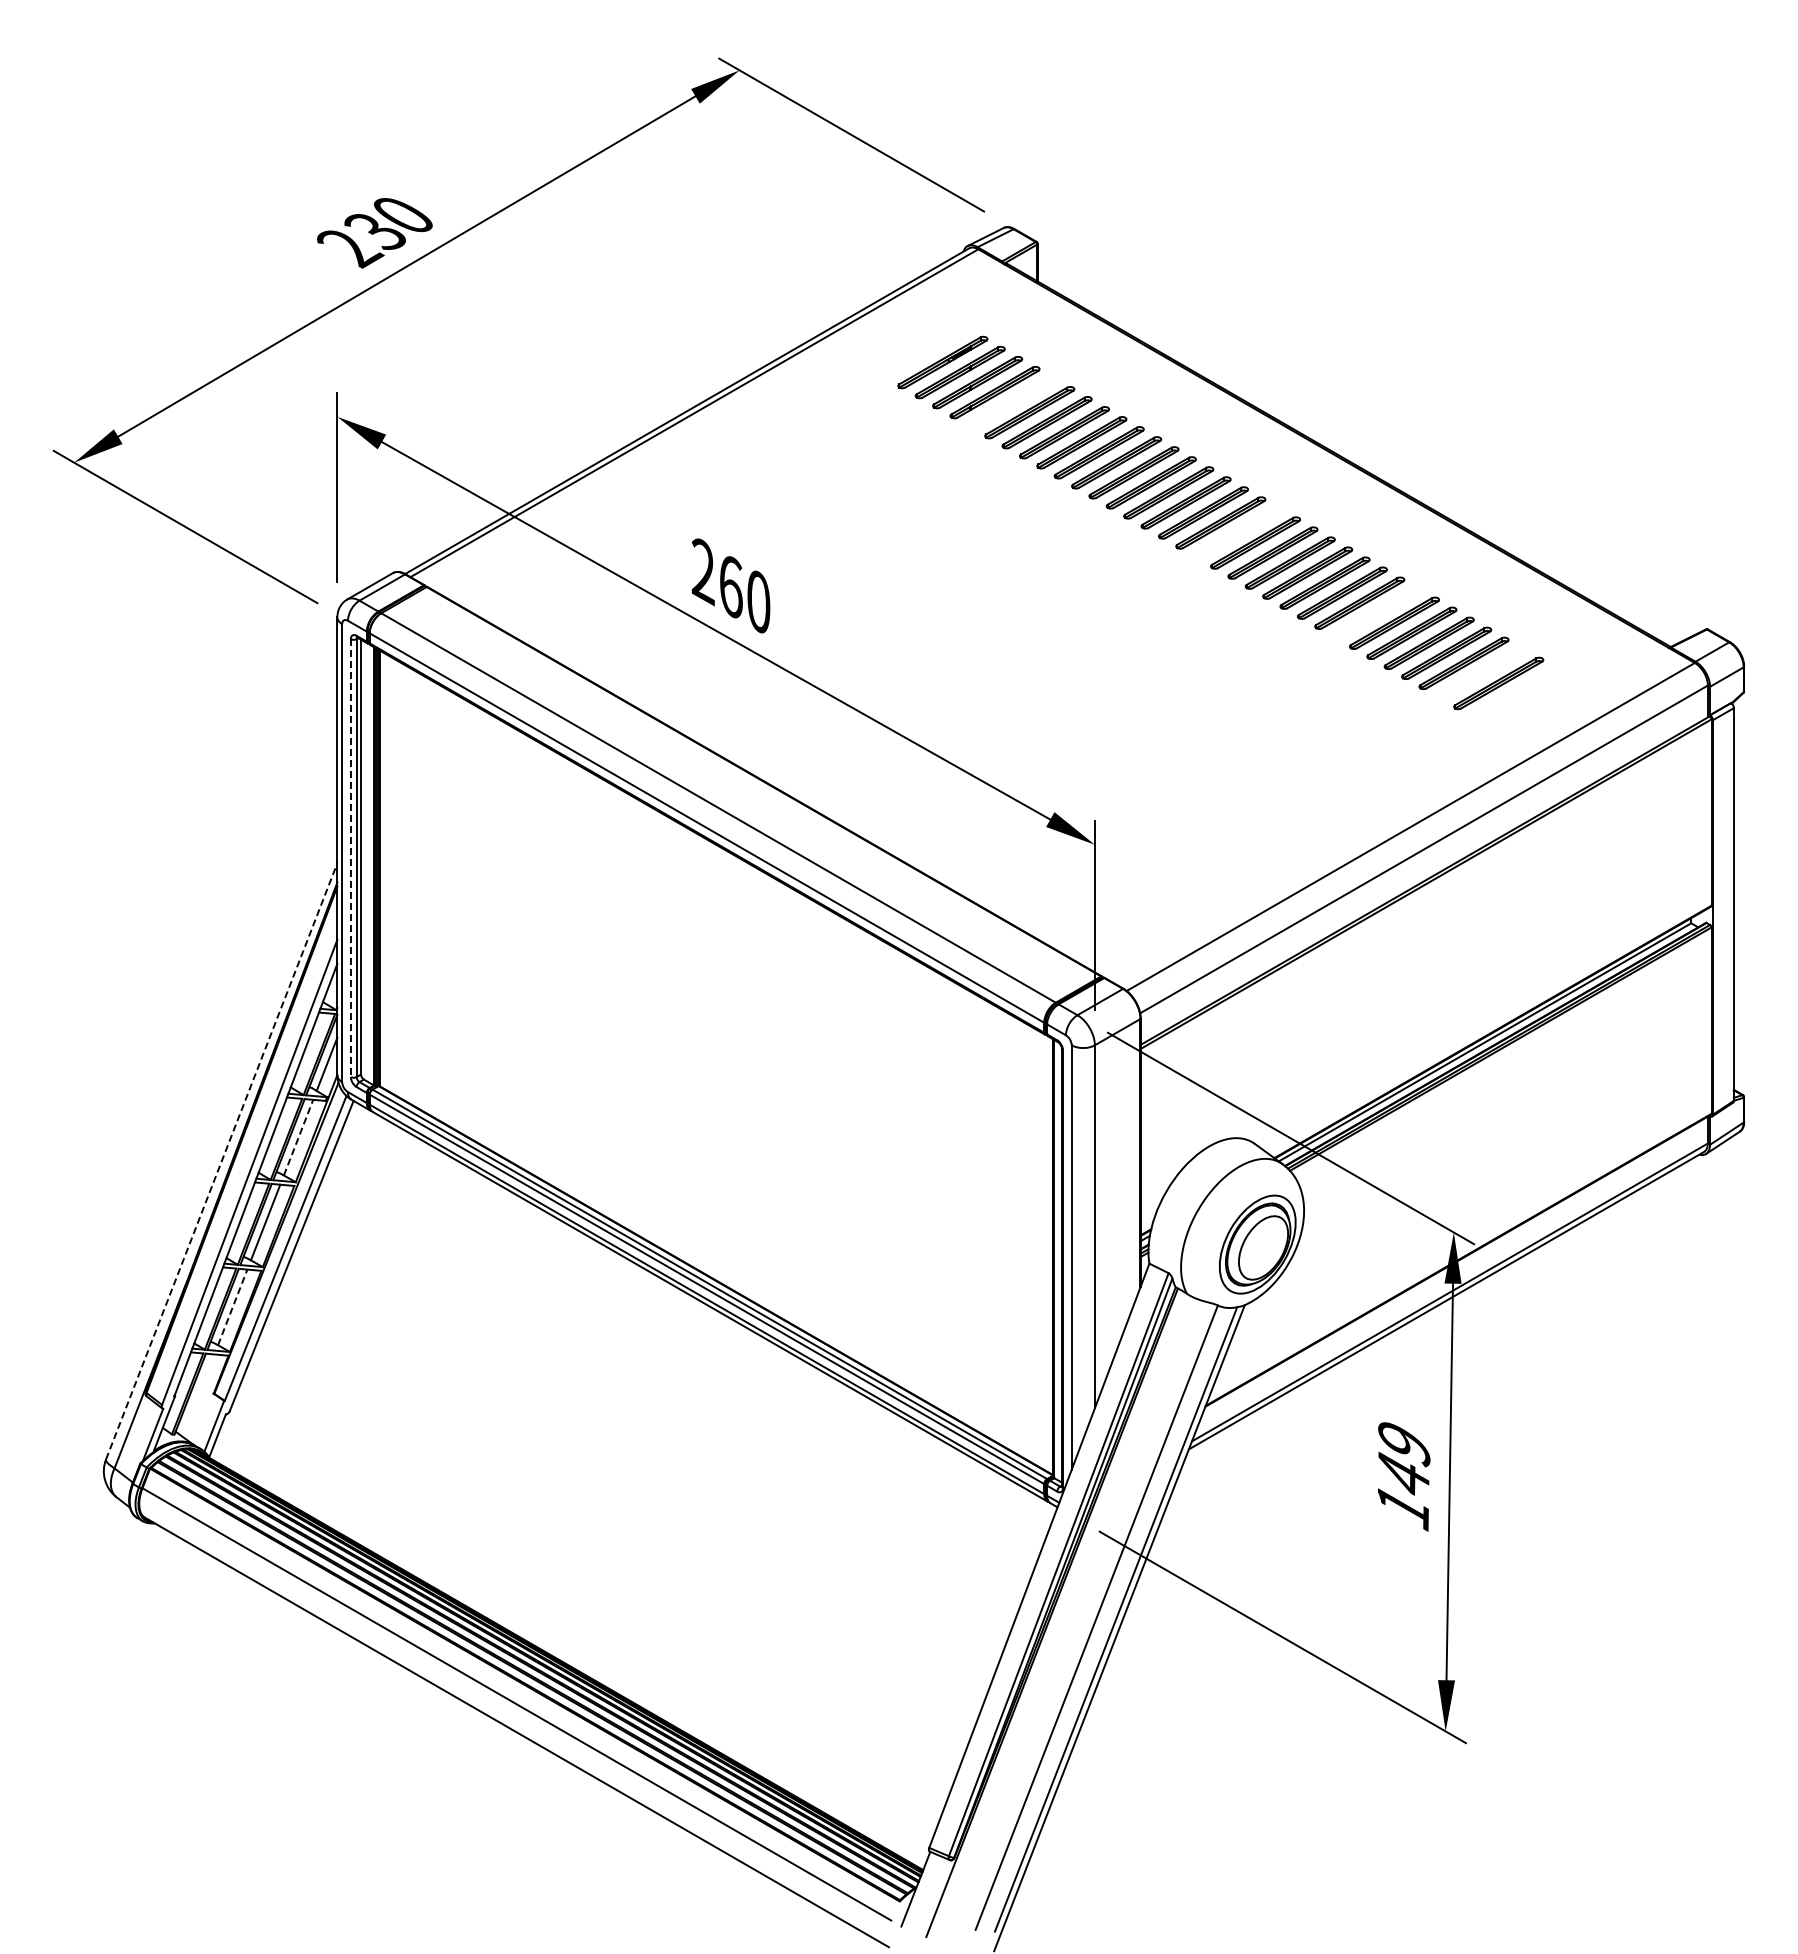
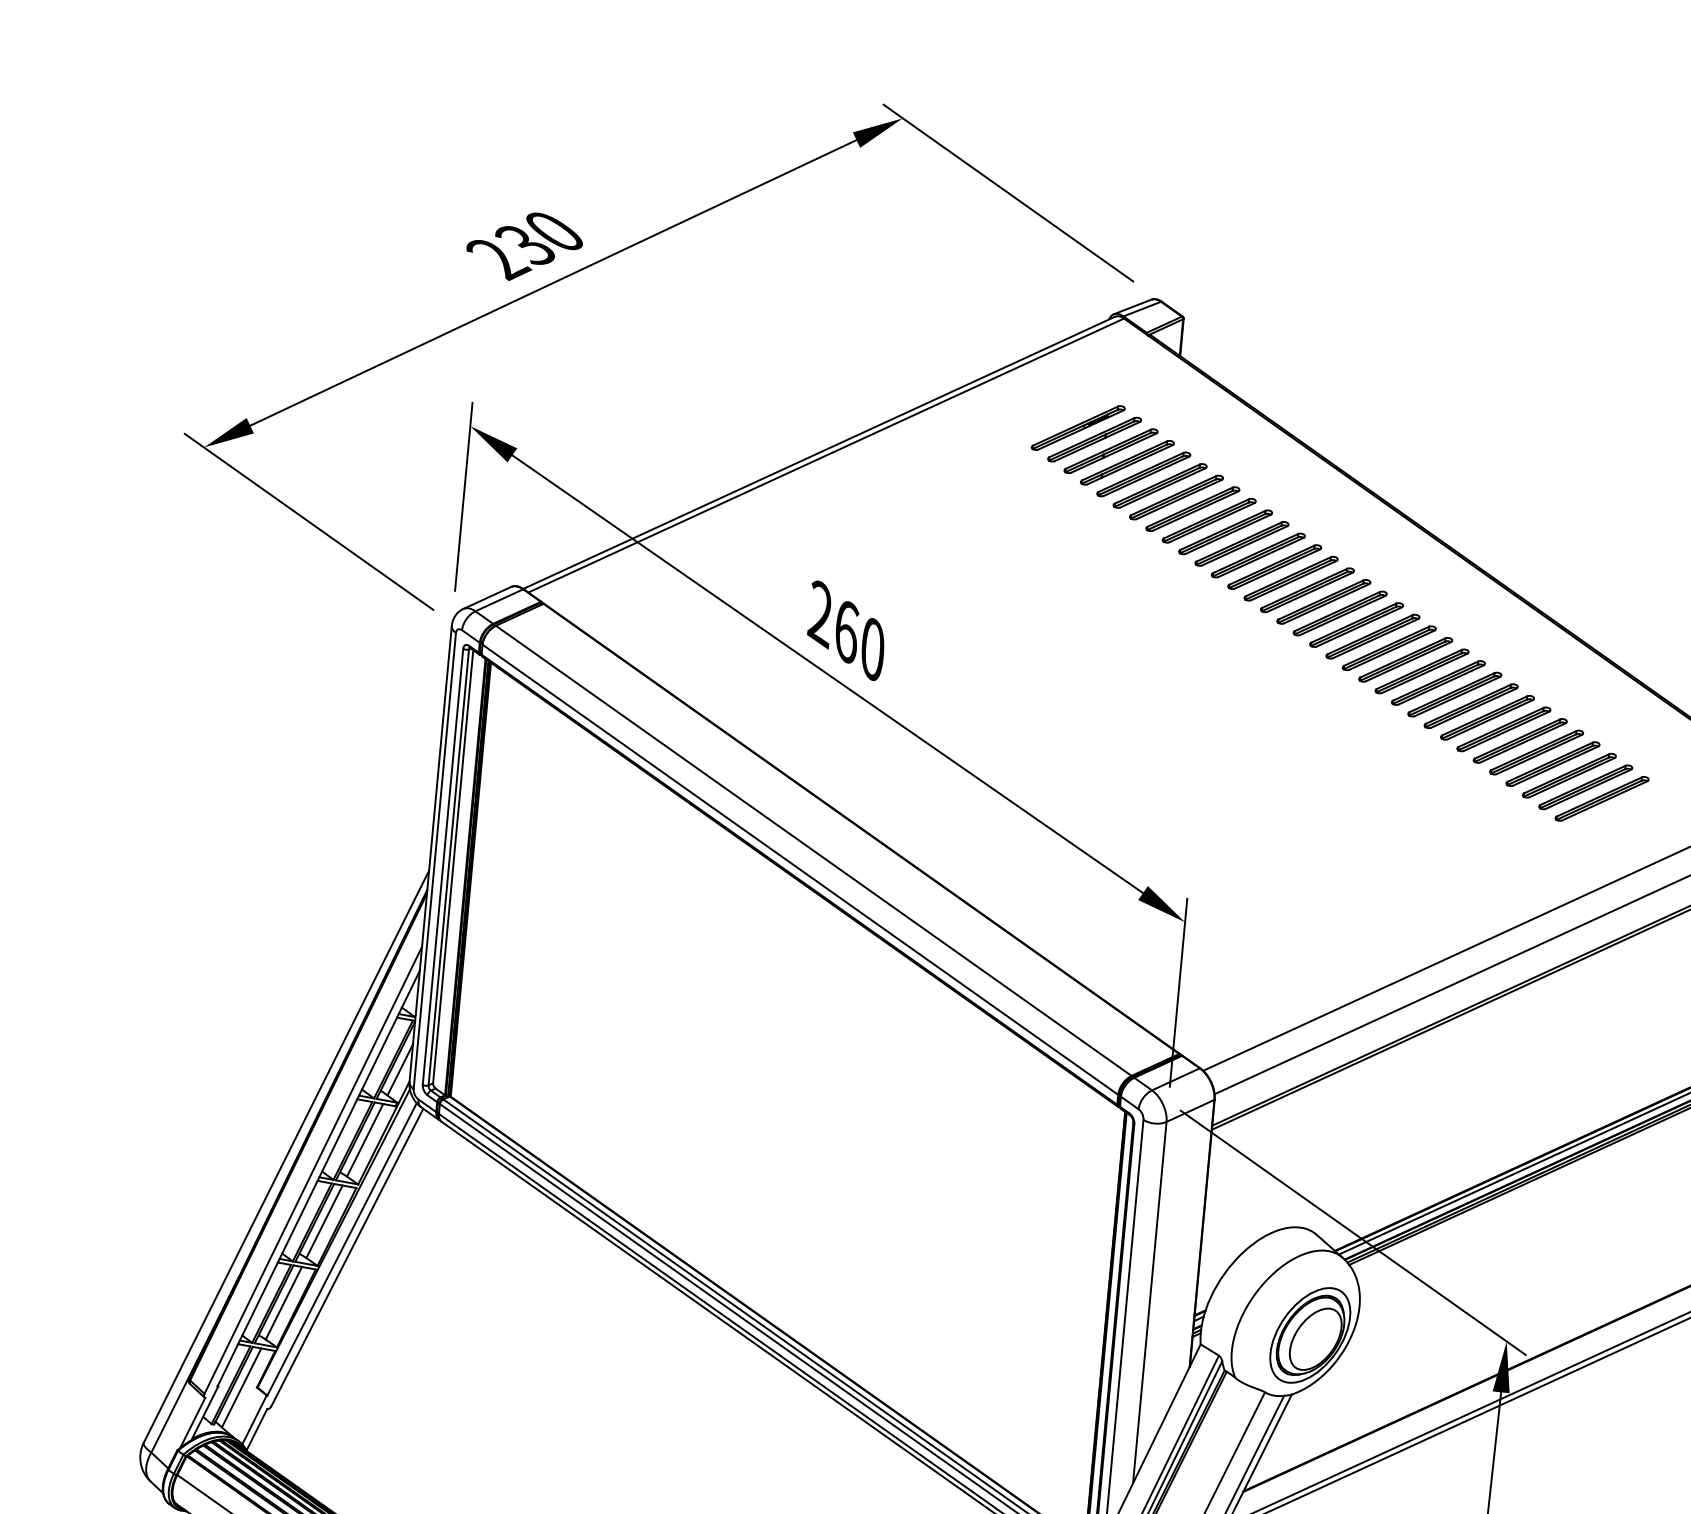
part: (1011, 402) -> (1142, 474), added
part: (1237, 532) -> (1355, 624), added
part: (1376, 612) -> (1486, 716), added
part: (1480, 673) -> (1584, 787), added
line: (350, 858) -> (442, 867), dashed -> solid
line: (298, 1137) -> (365, 1140), dashed -> solid
line: (221, 1161) -> (286, 1156), dashed -> solid
line: (232, 1307) -> (283, 1303), dashed -> solid
line: (198, 1395) -> (241, 1387), added

